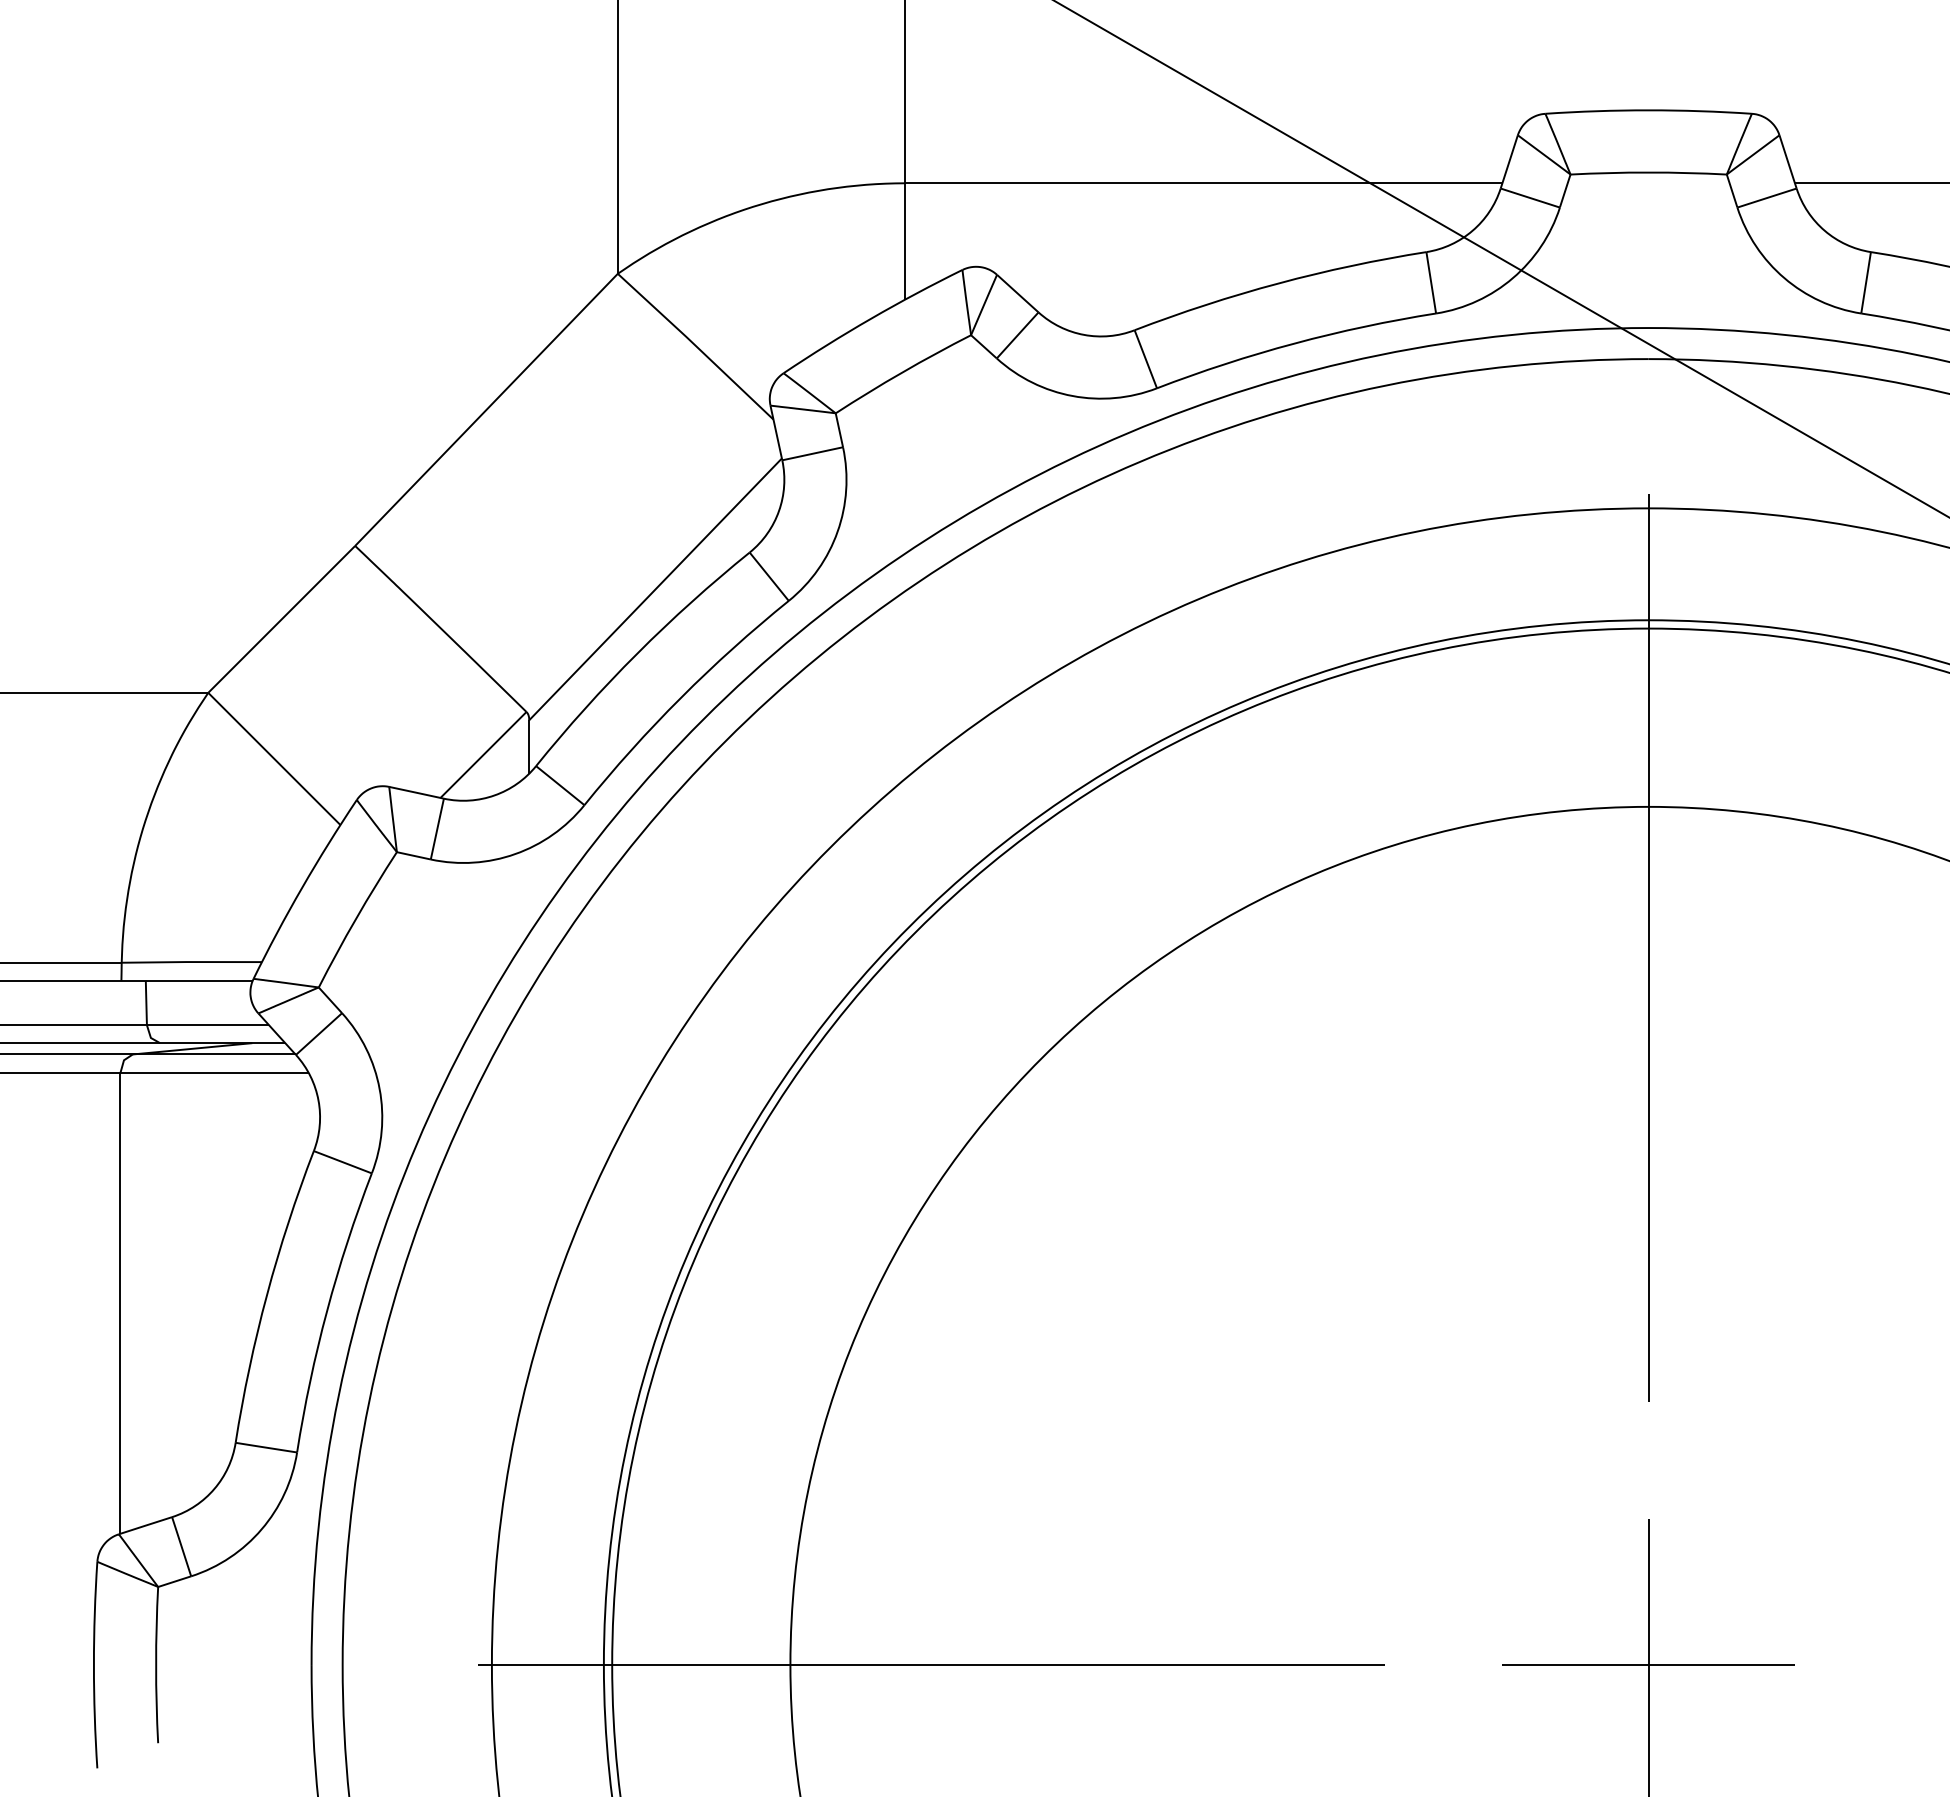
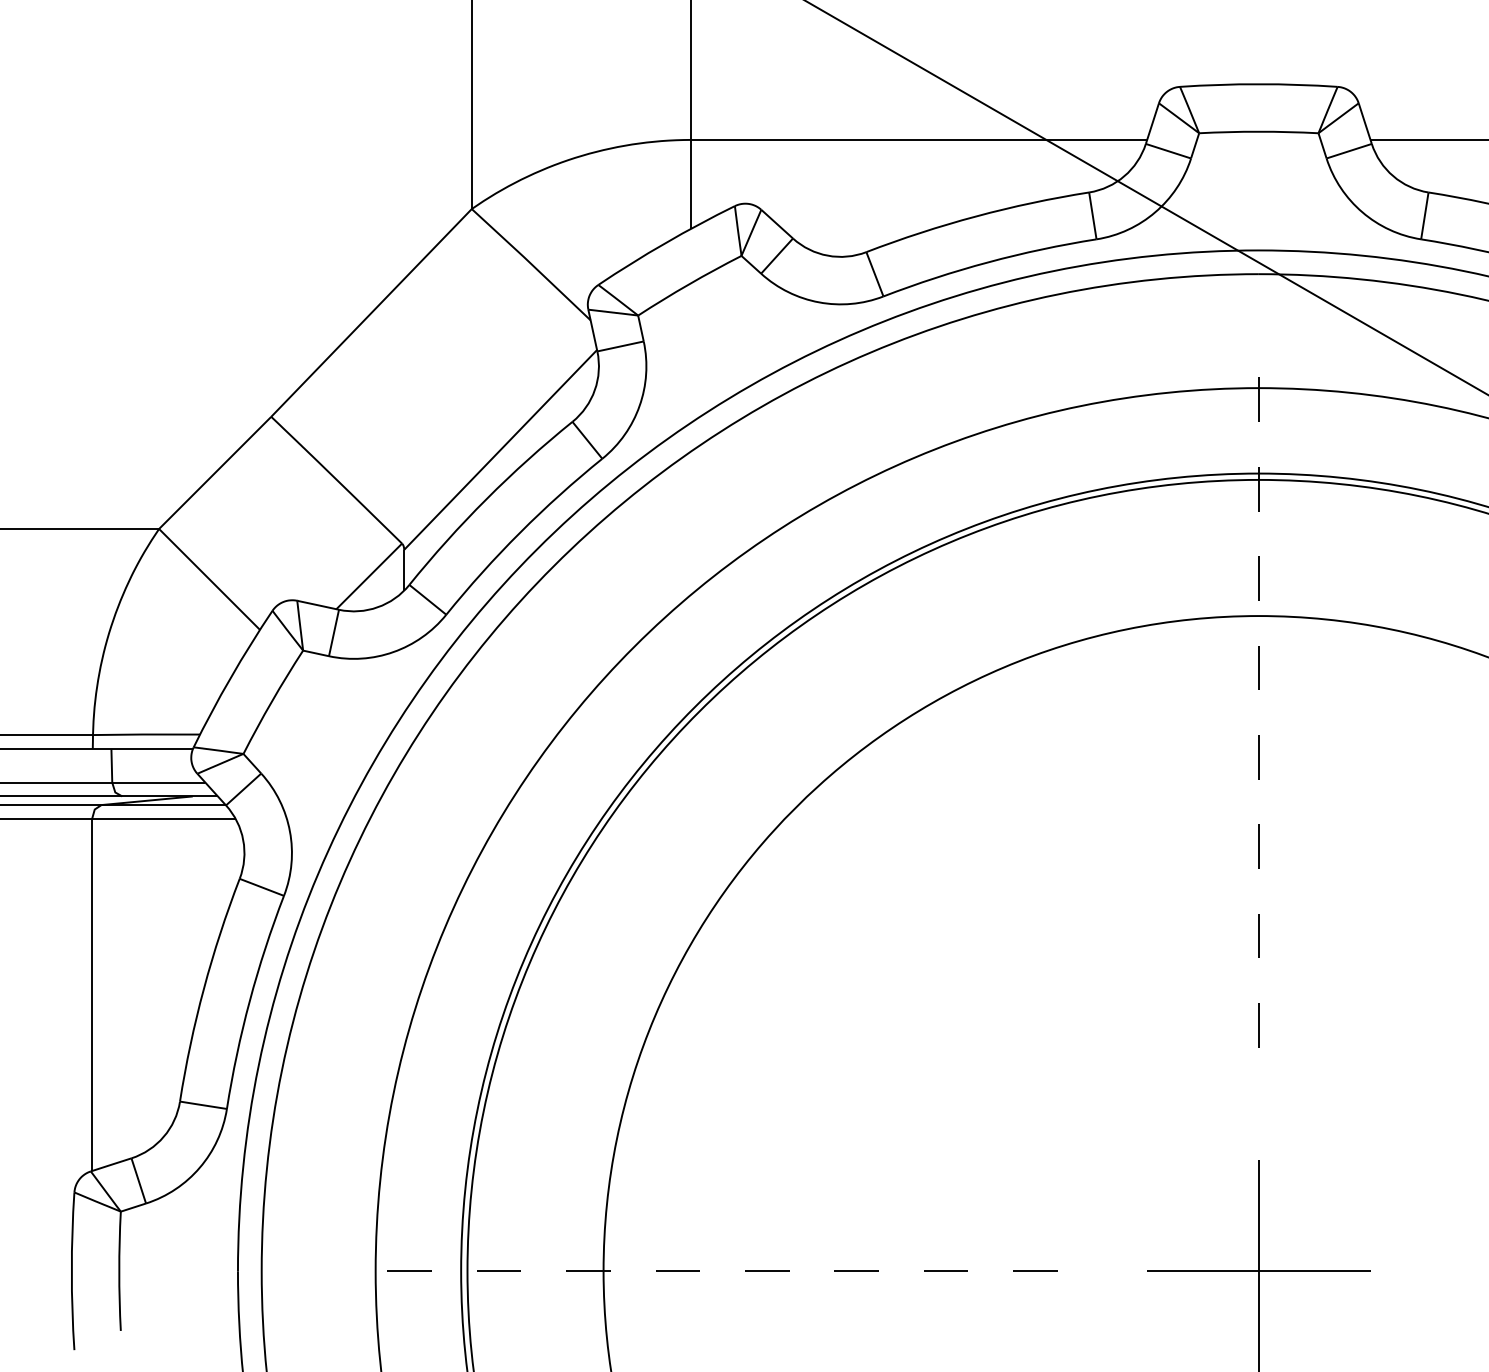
line: (1648, 948) -> (1258, 724), solid -> dashed
line: (931, 1665) -> (711, 1271), solid -> dashed

